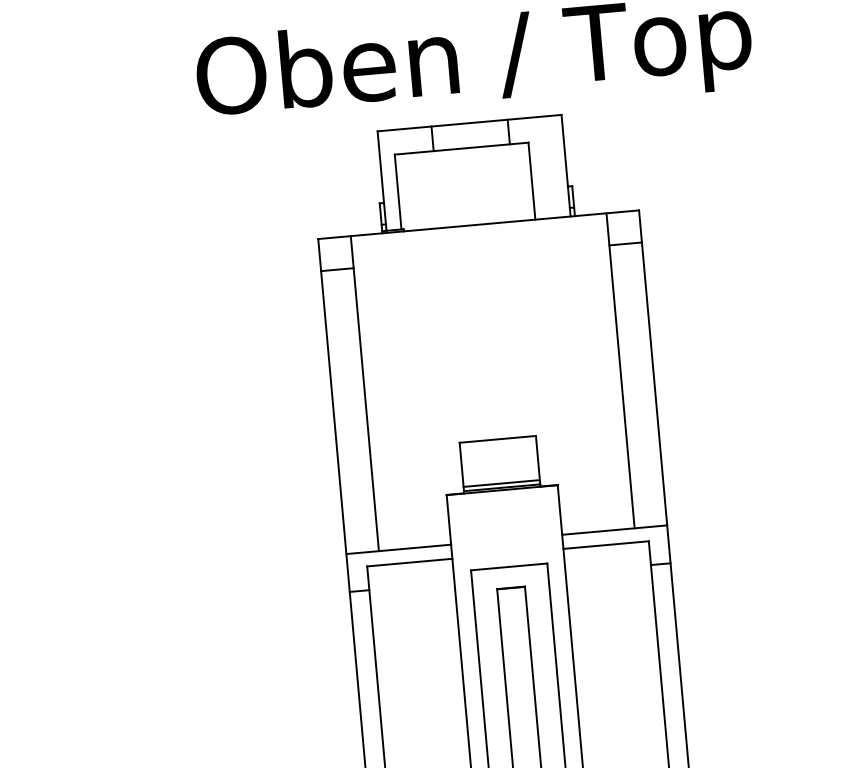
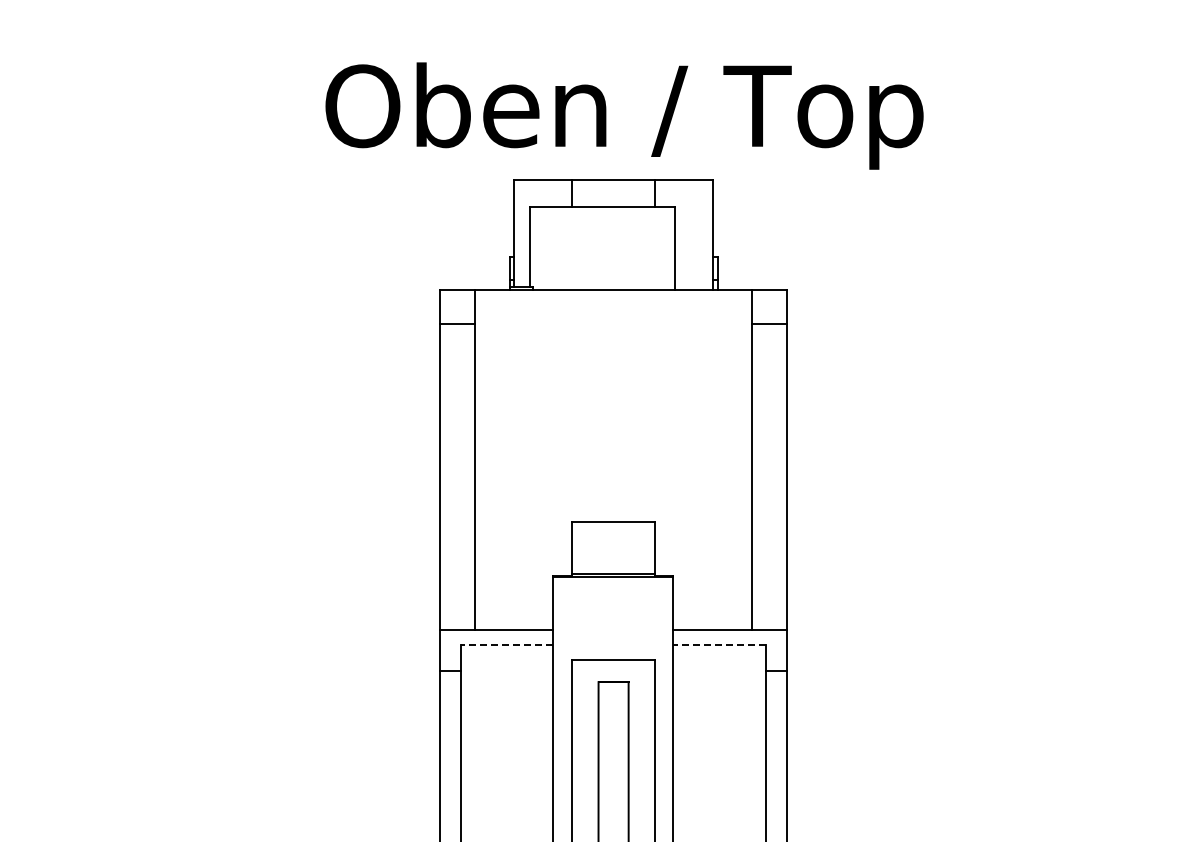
line: (501, 483) -> (613, 569), removed
line: (606, 545) -> (719, 645), solid -> dashed
line: (408, 562) -> (506, 645), solid -> dashed

